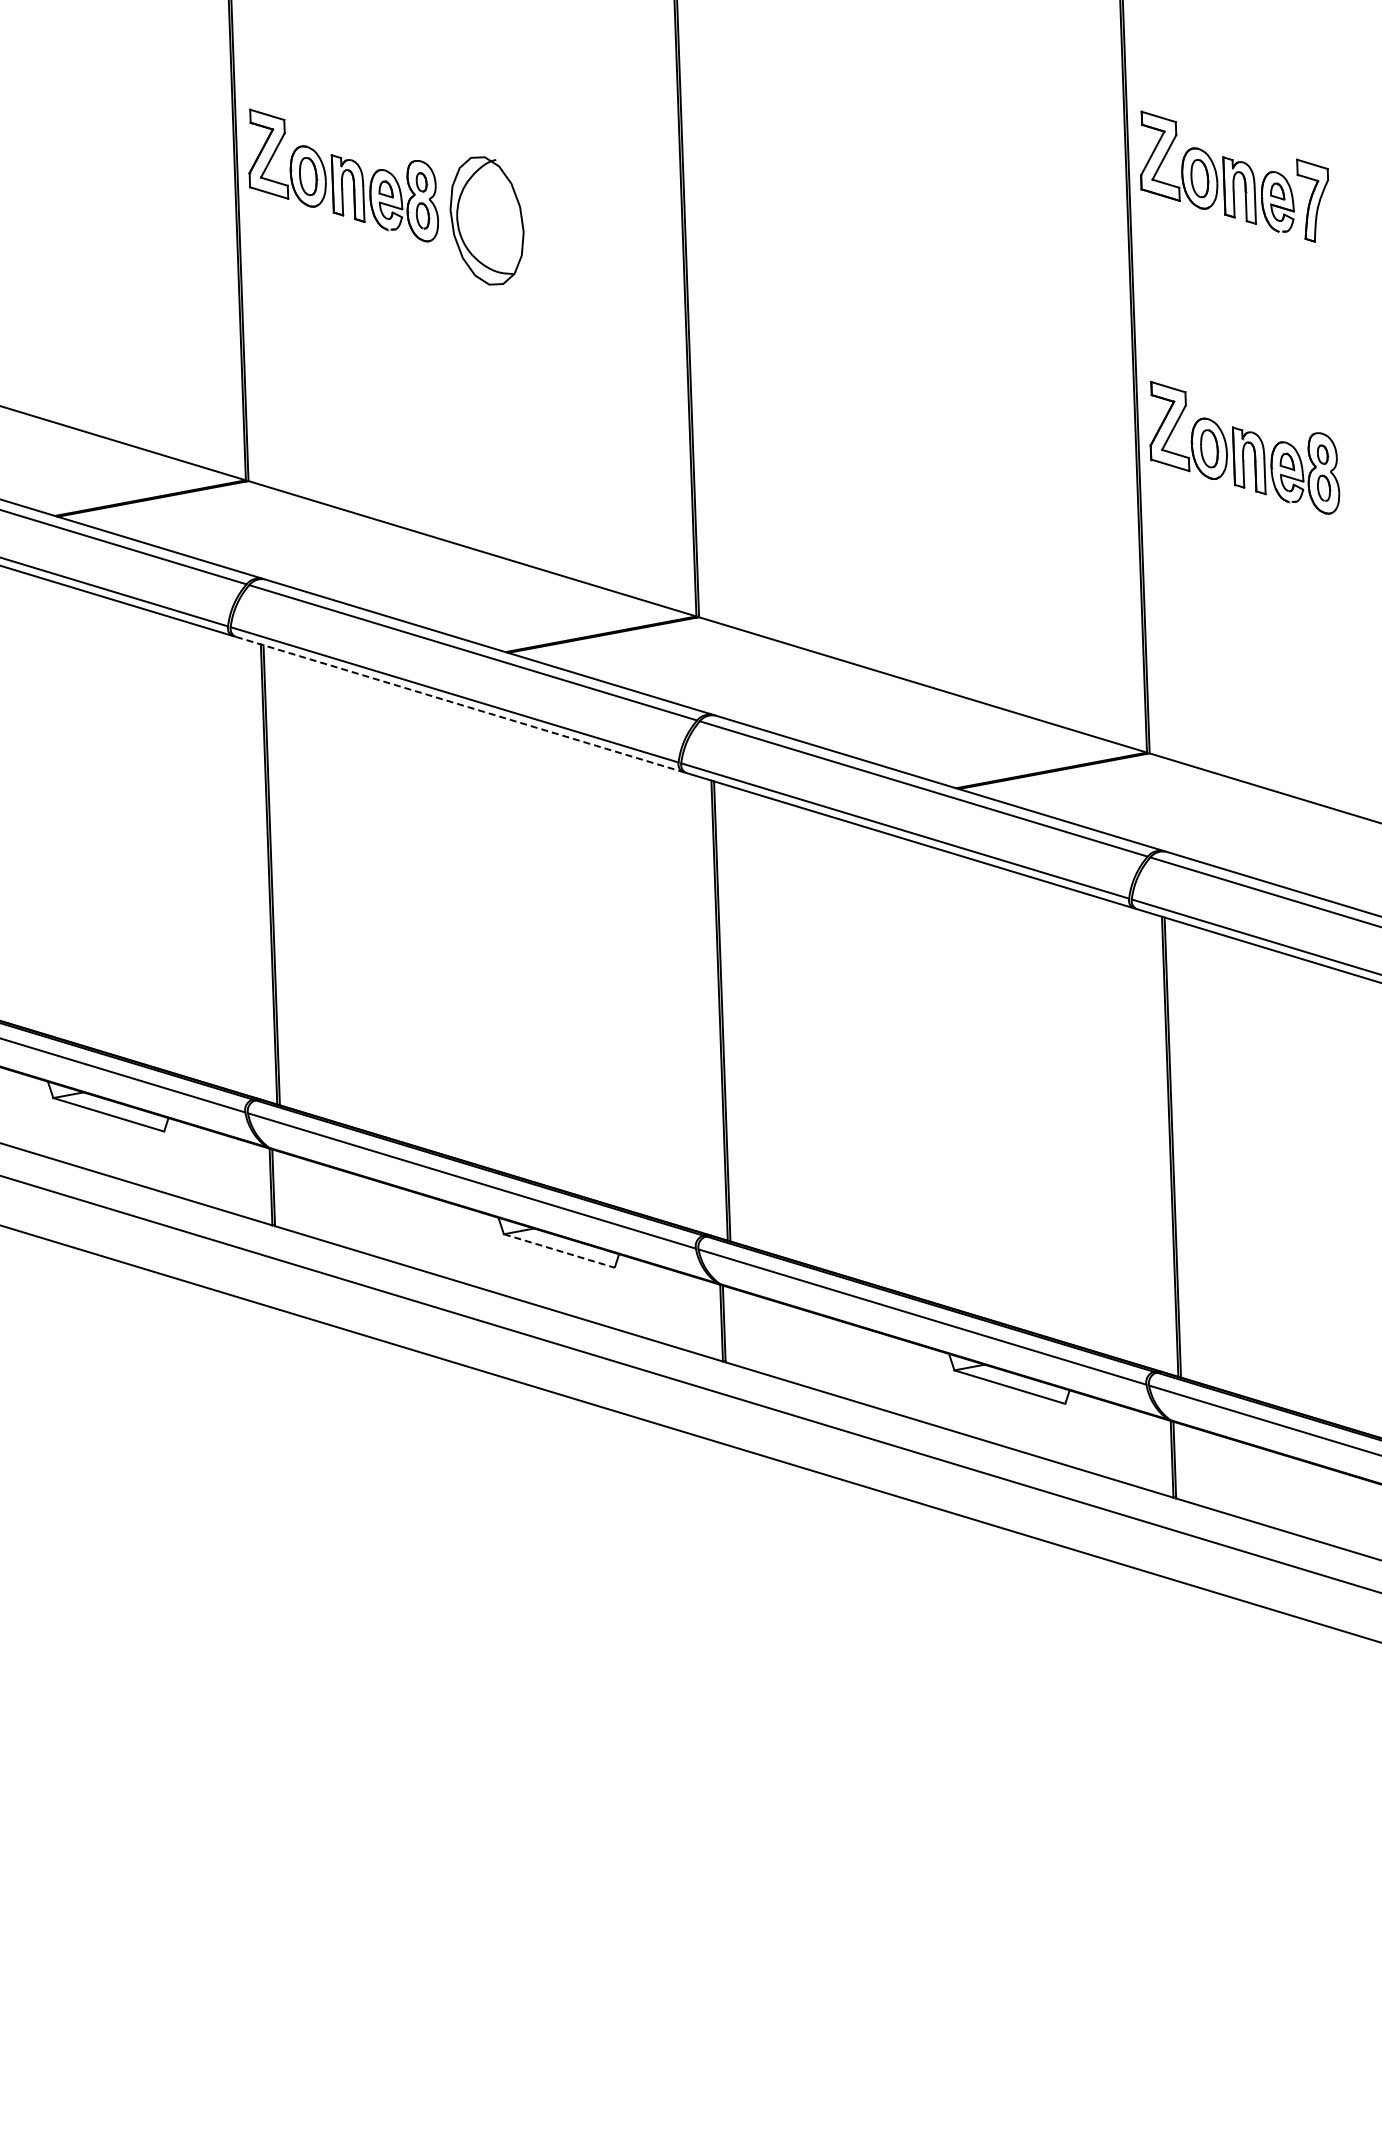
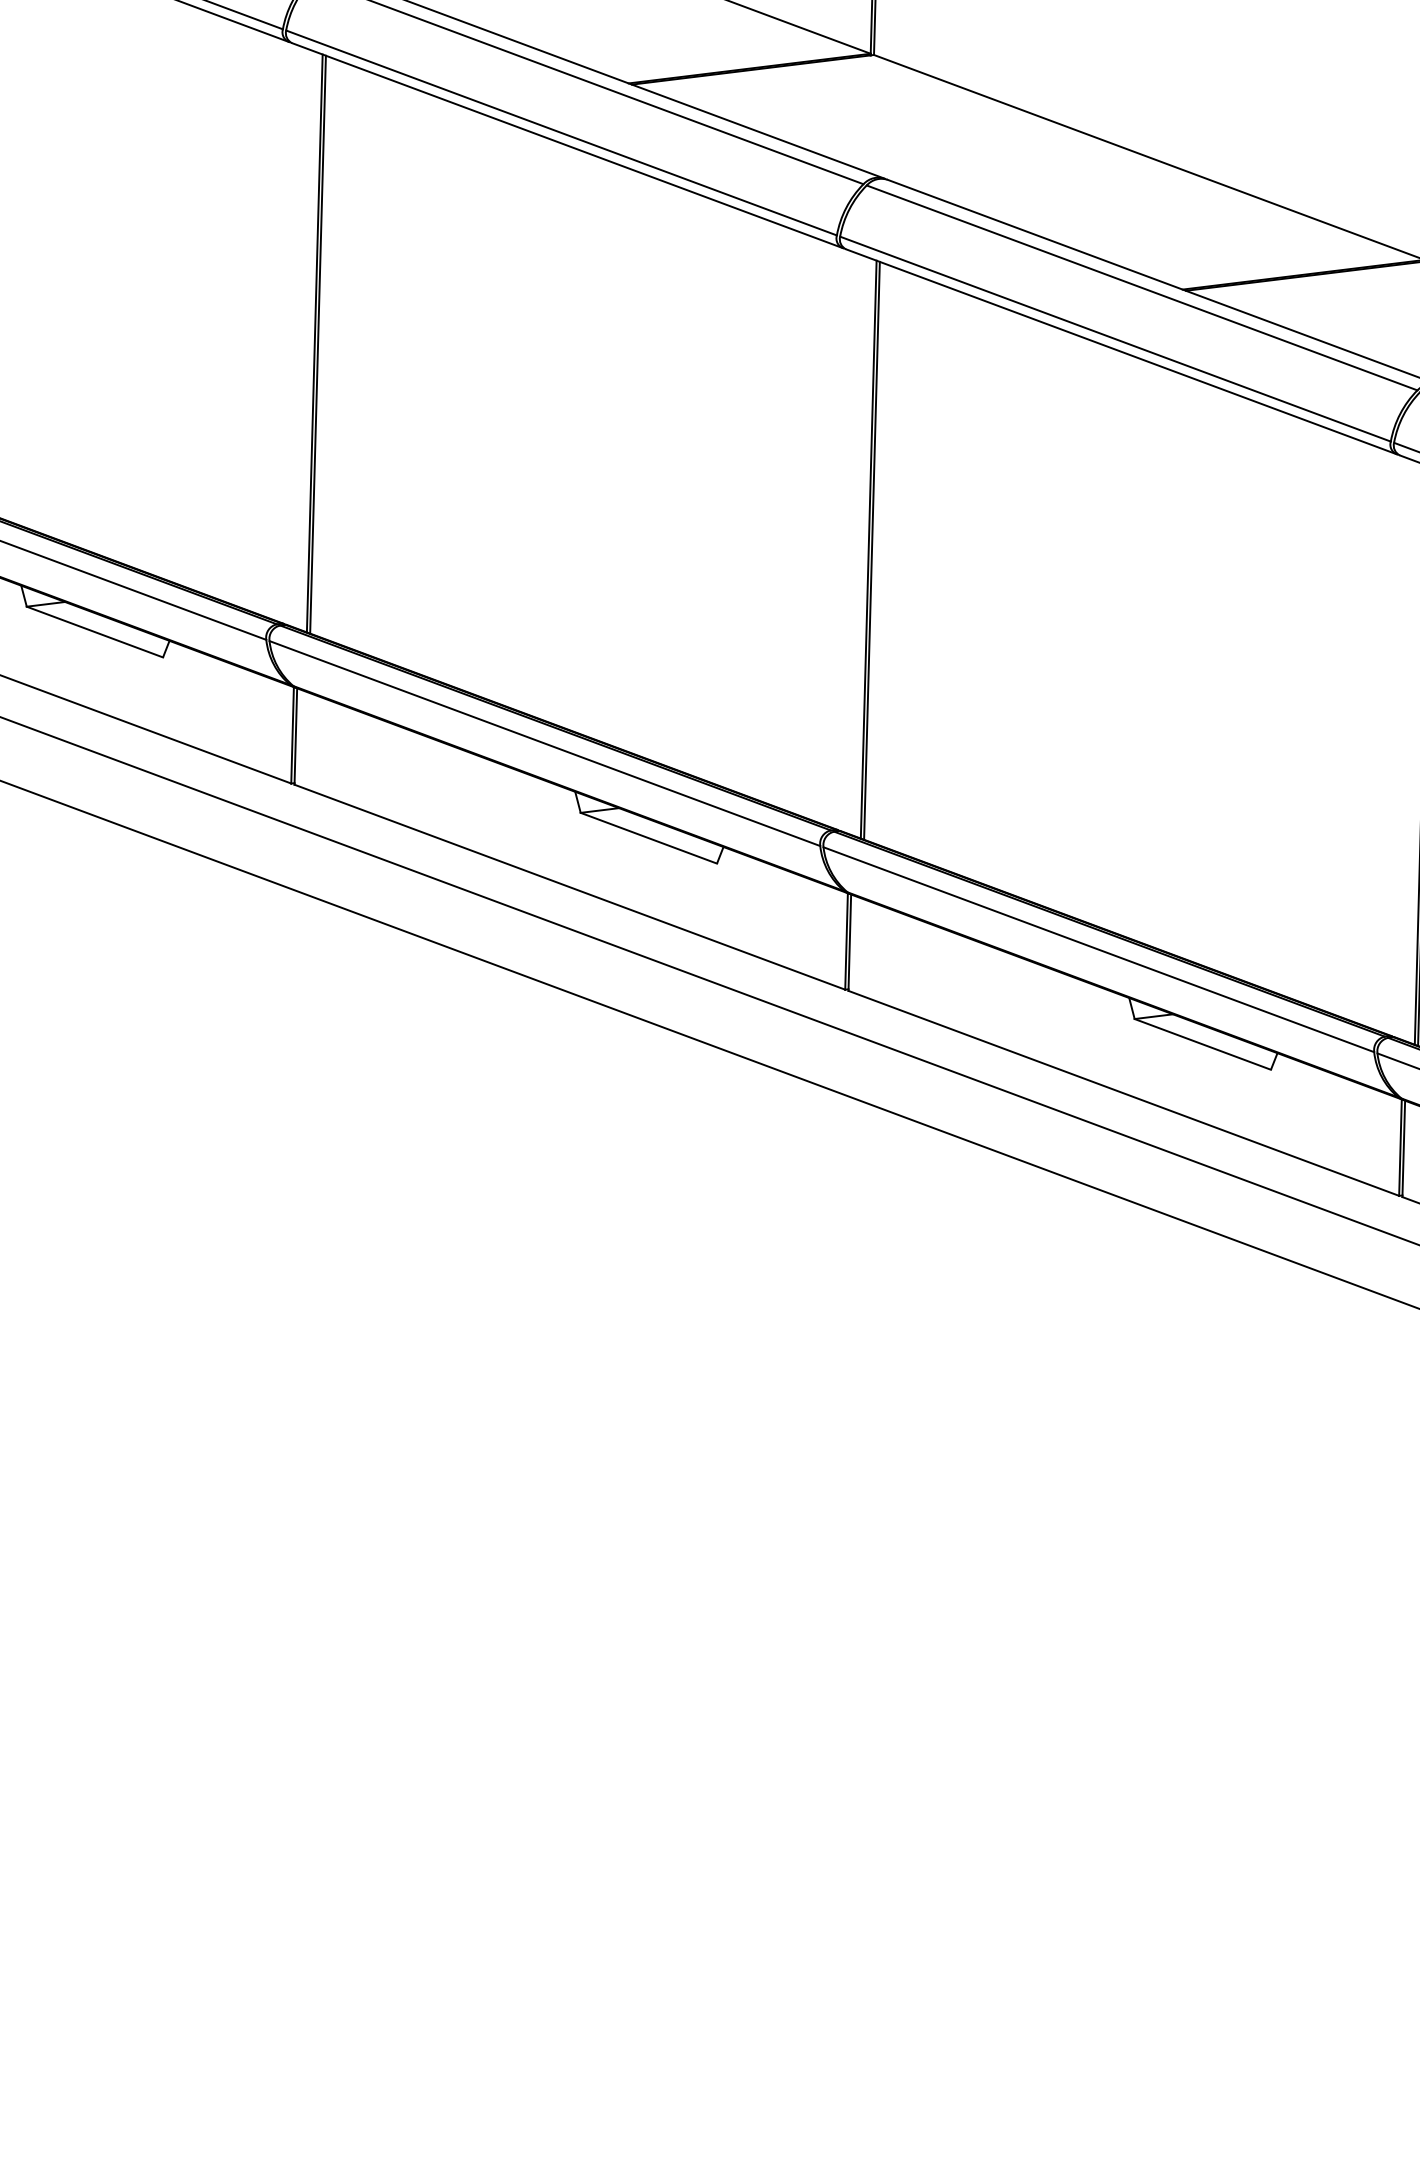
line: (459, 704) -> (566, 145), dashed -> solid
line: (559, 1250) -> (649, 837), dashed -> solid

